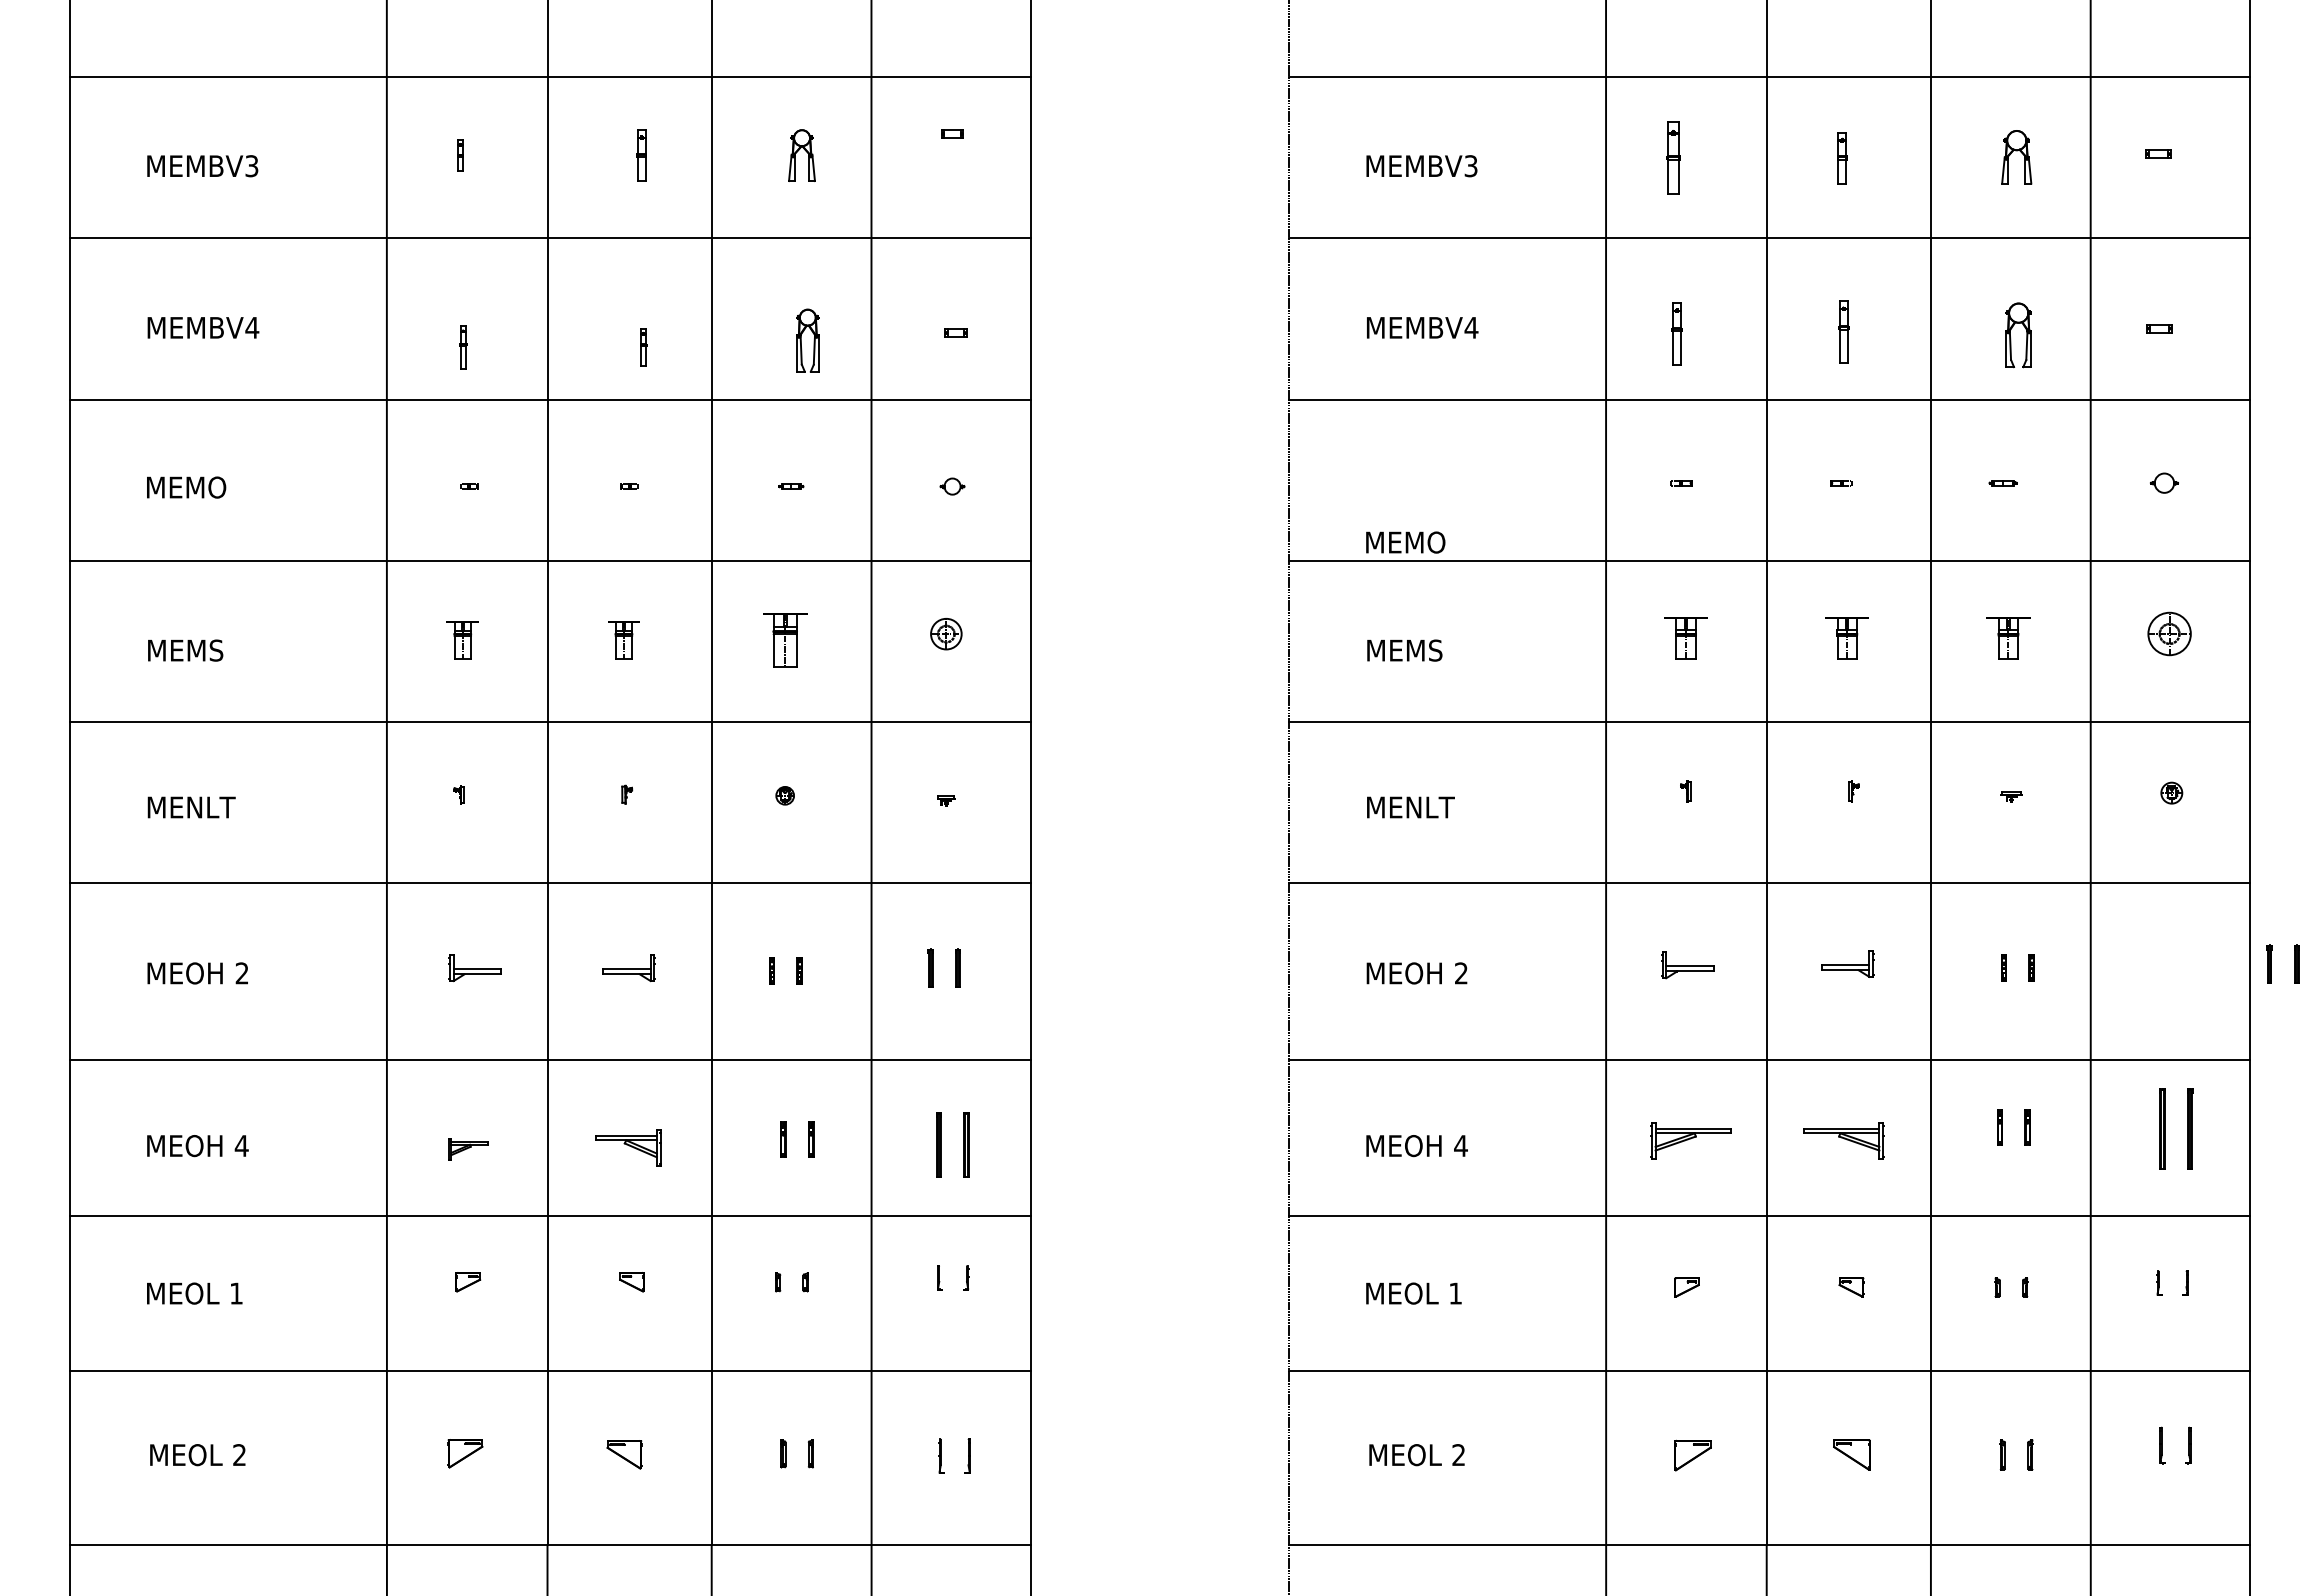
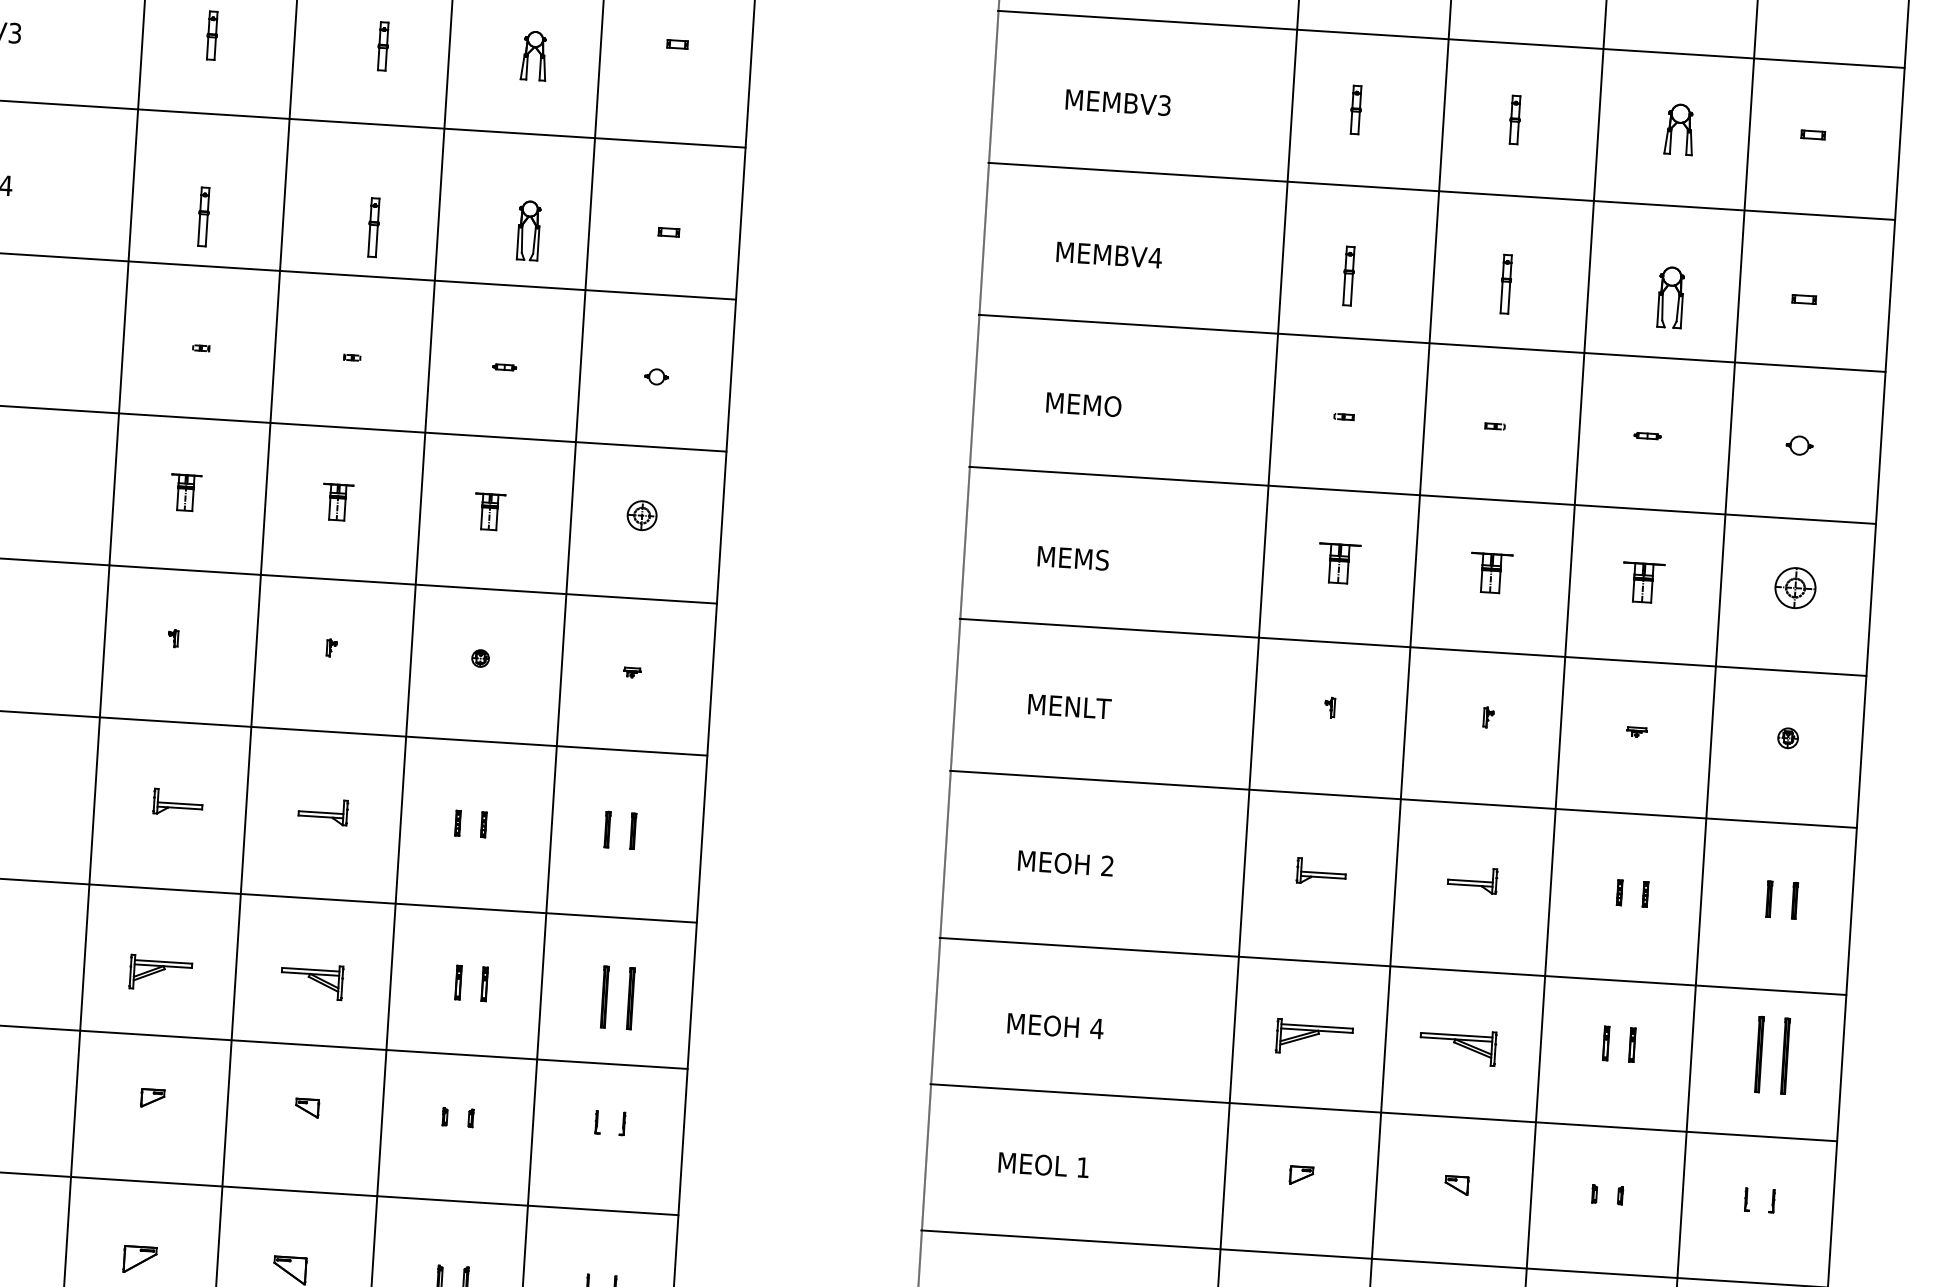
part: (460, 155) -> (212, 35), size x1.67
part: (1673, 158) -> (1355, 110), size x0.71
part: (463, 347) -> (203, 216), size x1.43
part: (643, 347) -> (373, 227), size x1.67
text: (1405, 542) -> (1083, 404), moved
part: (784, 640) -> (489, 512), size x0.71
part: (2271, 963) -> (1771, 898), moved
part: (468, 1149) -> (161, 973), size x1.67

